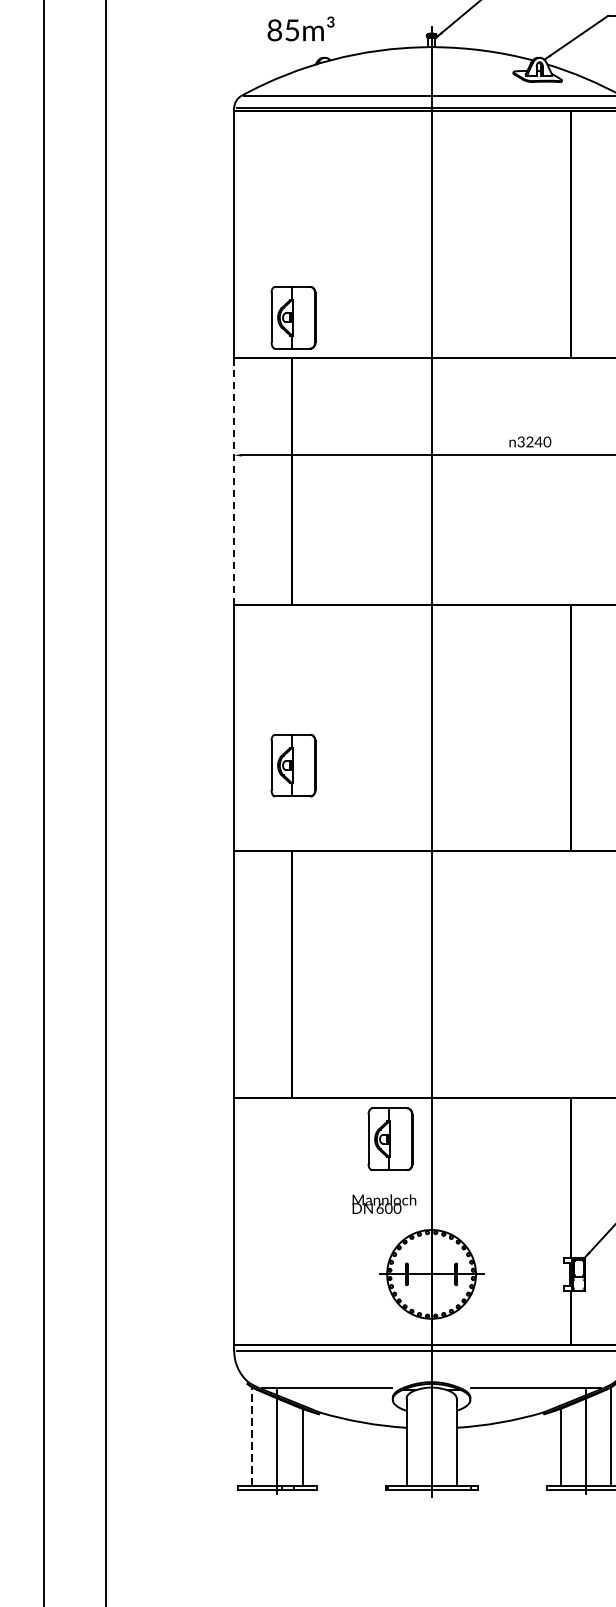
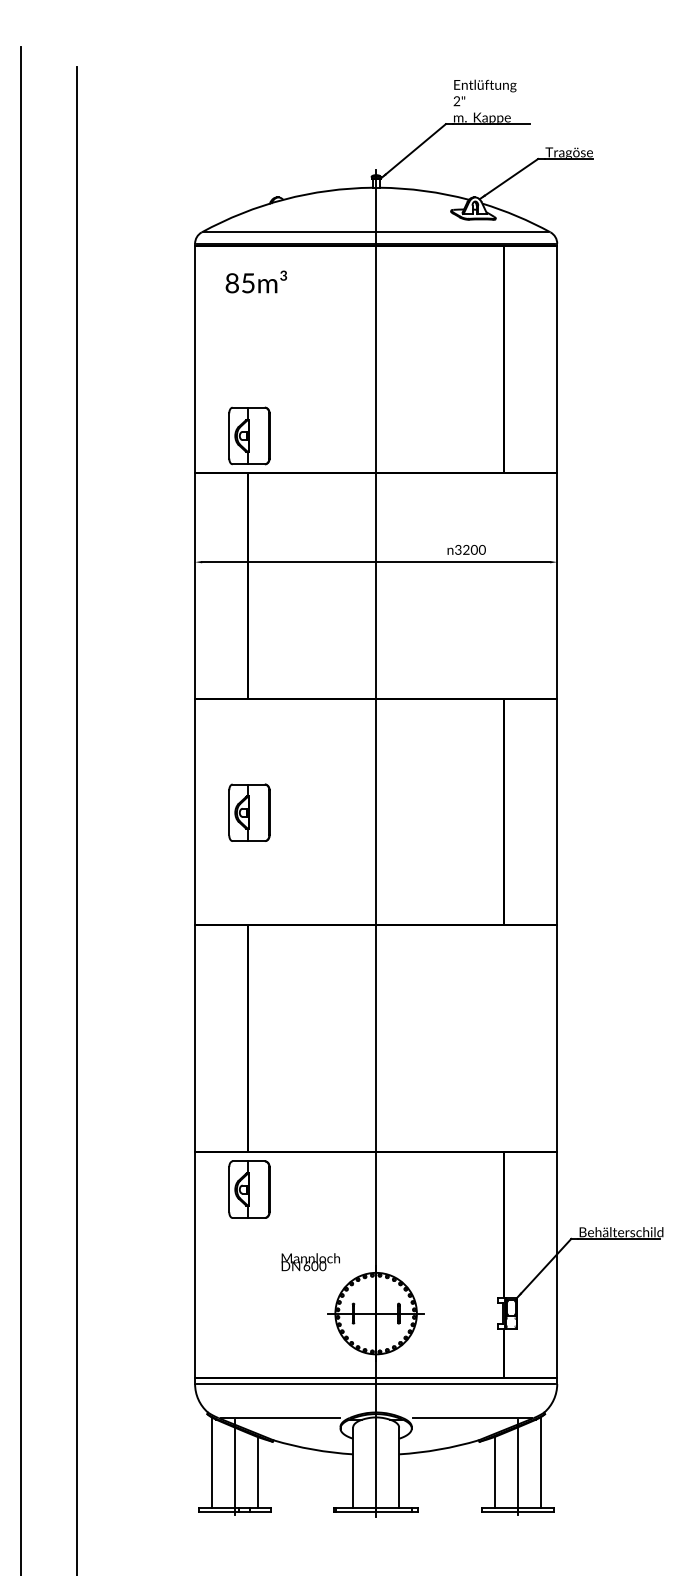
text: (301, 28) -> (256, 281), moved
text: (537, 441) -> (473, 549), 3240 -> 3200
line: (234, 481) -> (195, 586), dashed -> solid
part: (293, 765) -> (249, 812), moved
part: (390, 1139) -> (249, 1189), moved
text: (384, 1204) -> (310, 1262), moved
line: (252, 1436) -> (211, 1462), dashed -> solid

